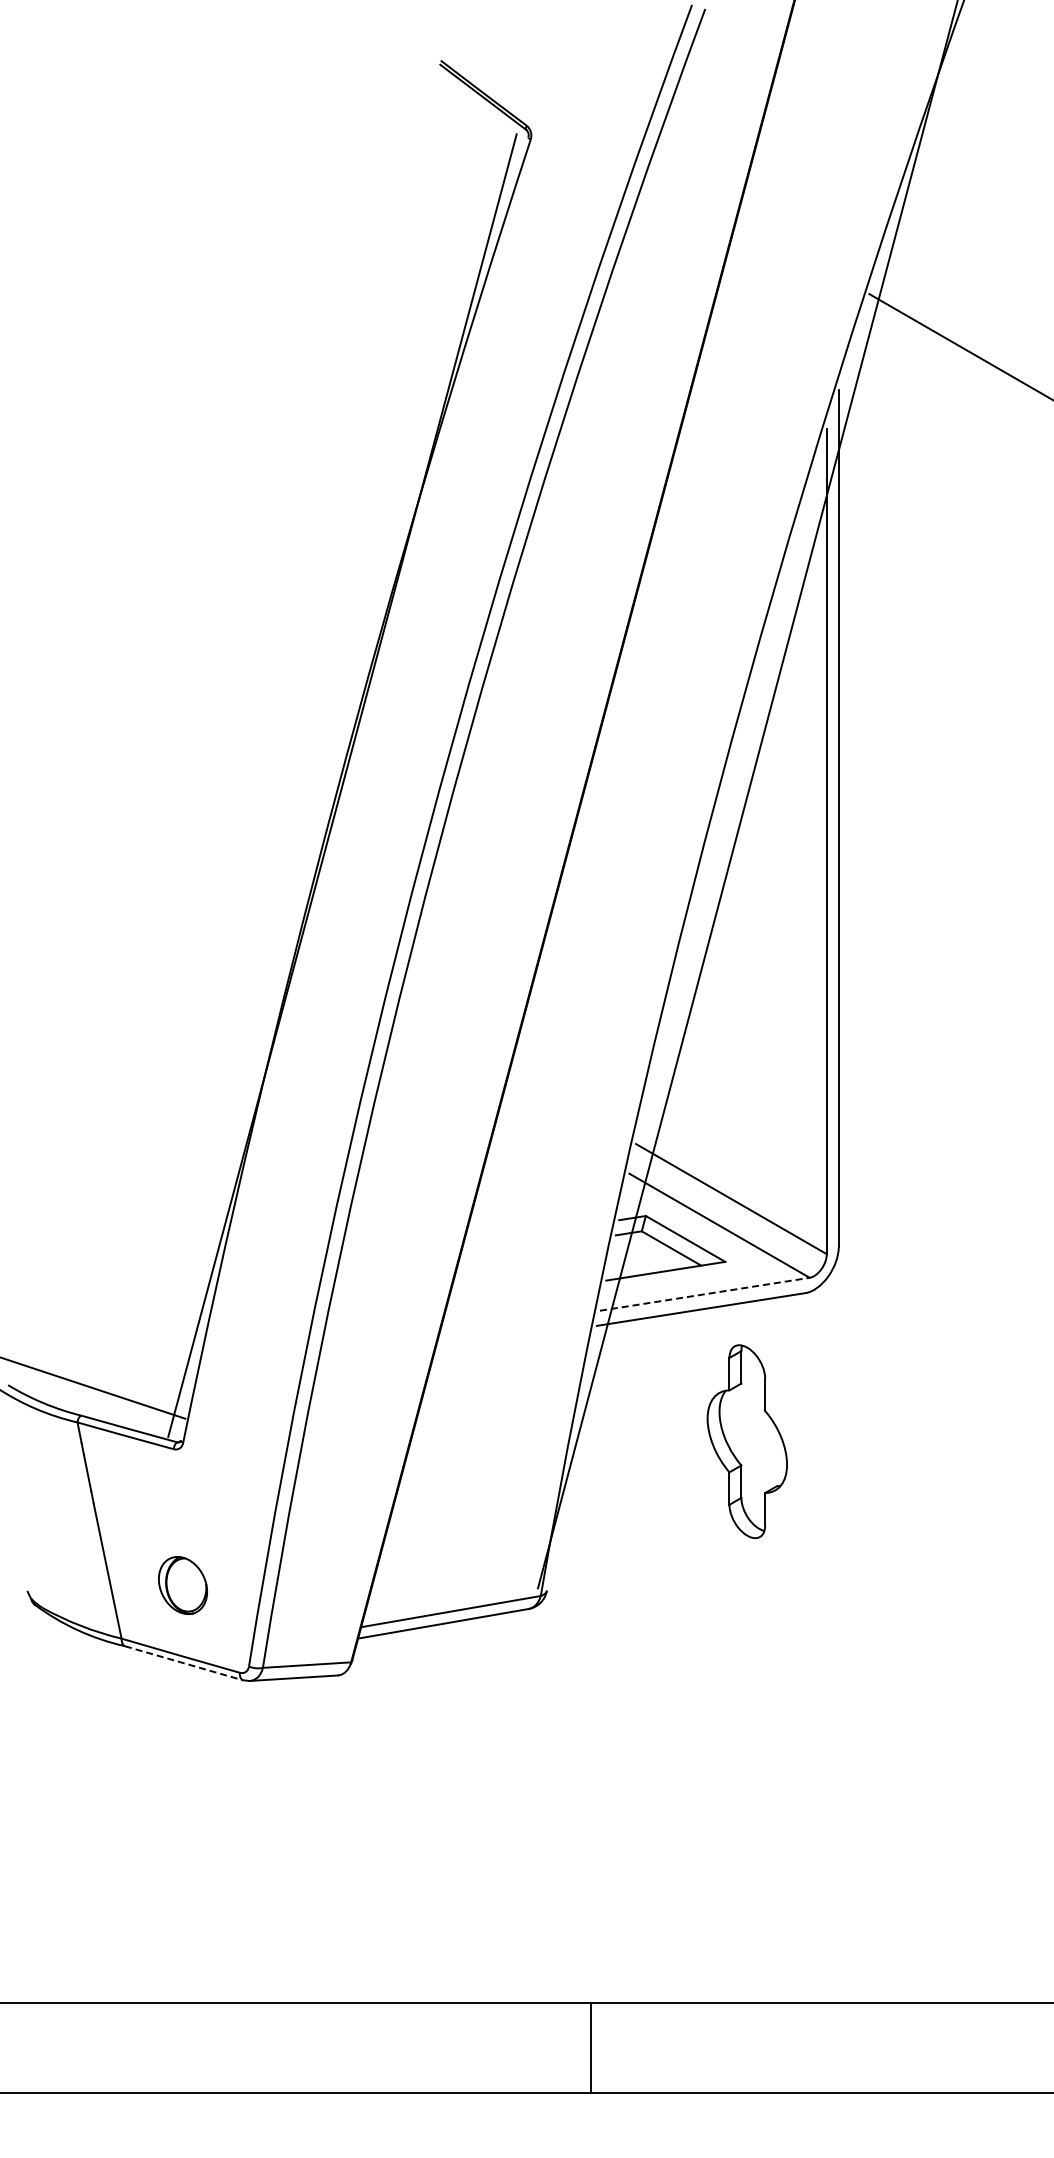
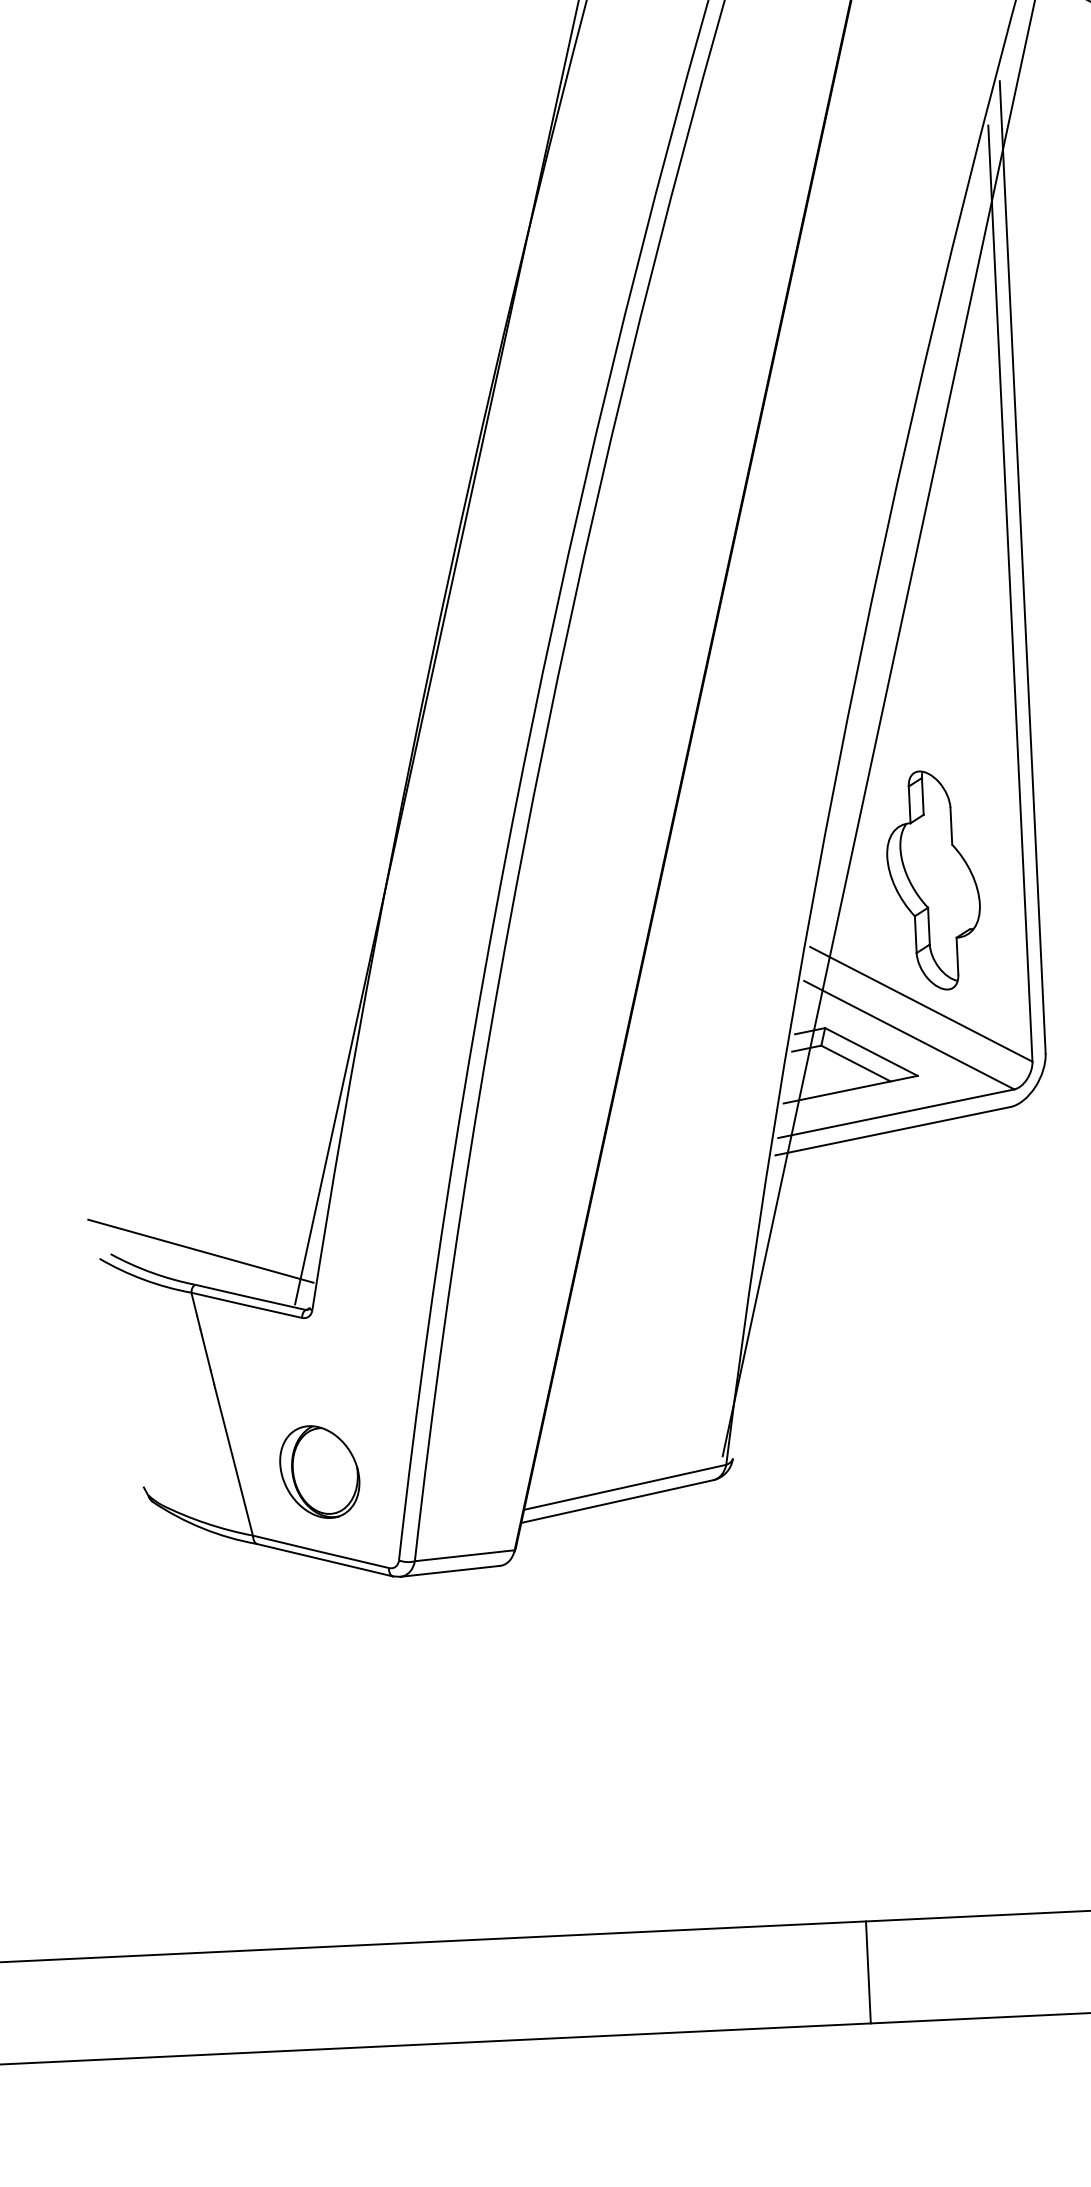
line: (705, 1294) -> (896, 1113), dashed -> solid
part: (746, 1441) -> (932, 880), moved
part: (182, 1585) -> (319, 1472), size x1.43
line: (184, 1663) -> (325, 1560), dashed -> solid
line: (590, 2048) -> (868, 1972), moved

